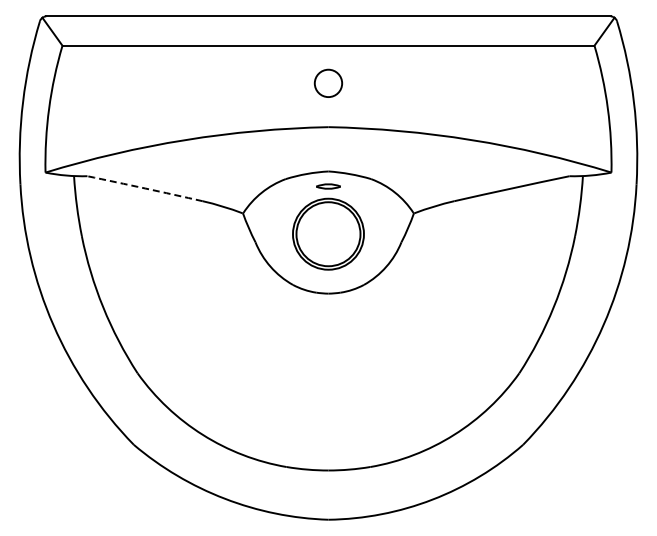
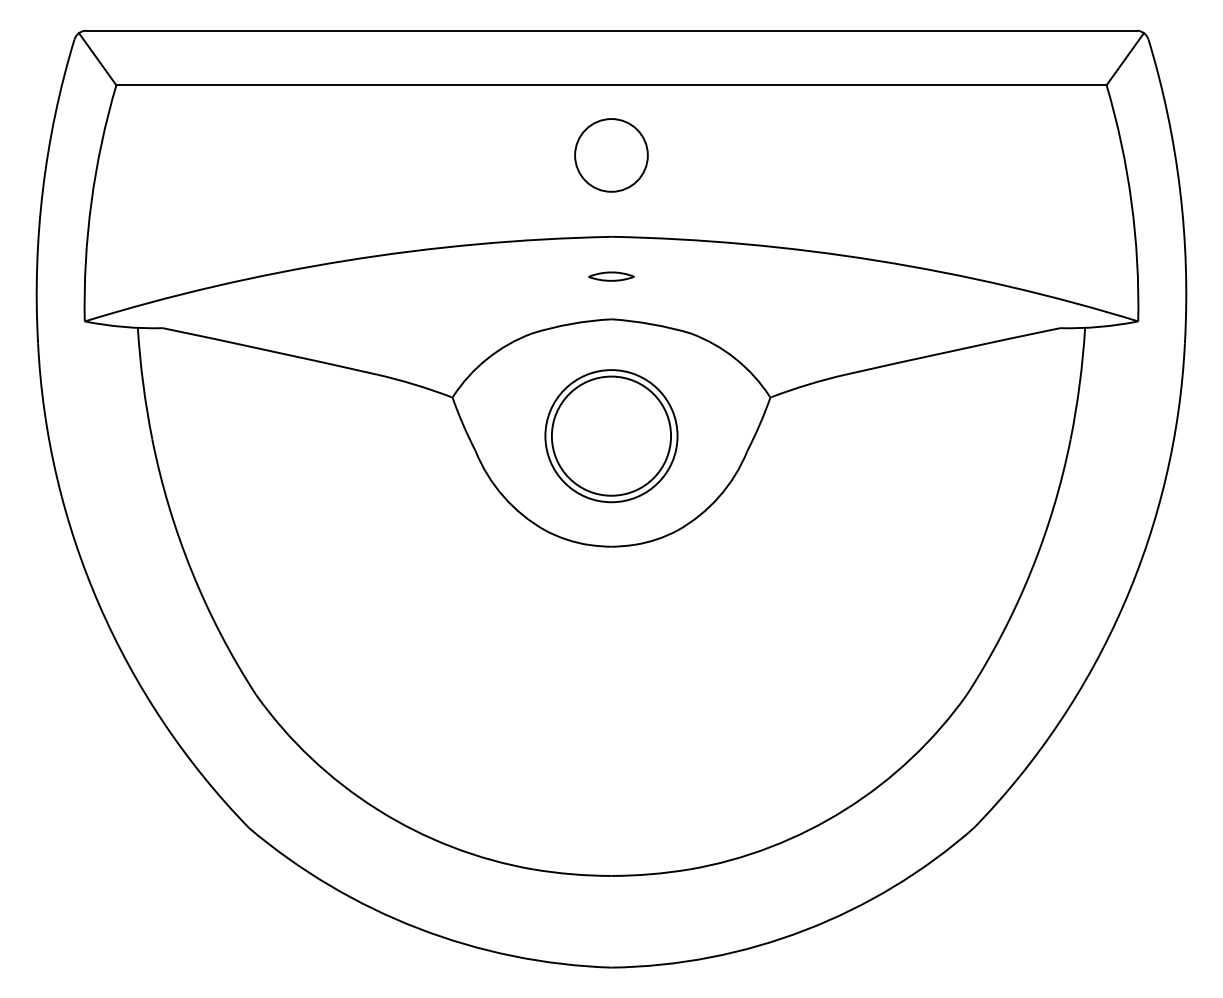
circle: (328, 82) -> (611, 153), size x1.43
part: (328, 186) -> (611, 276), moved
arc: (145, 188) -> (270, 351), dashed -> solid

